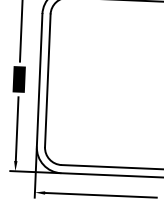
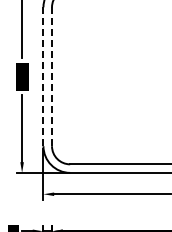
line: (39, 80) -> (43, 76), solid -> dashed
line: (48, 80) -> (52, 76), solid -> dashed

